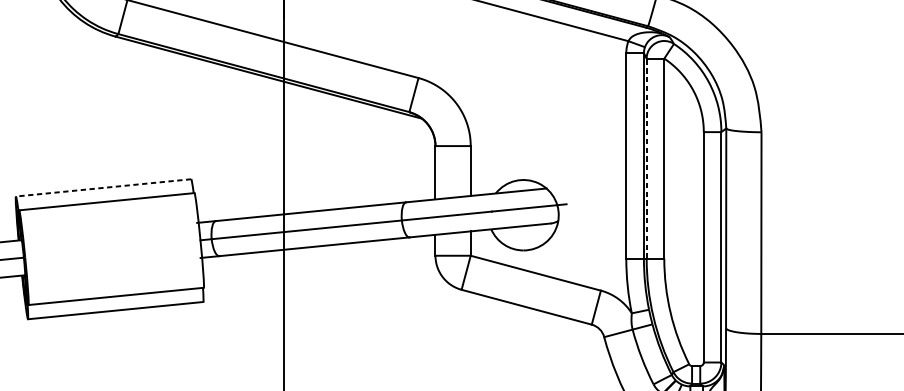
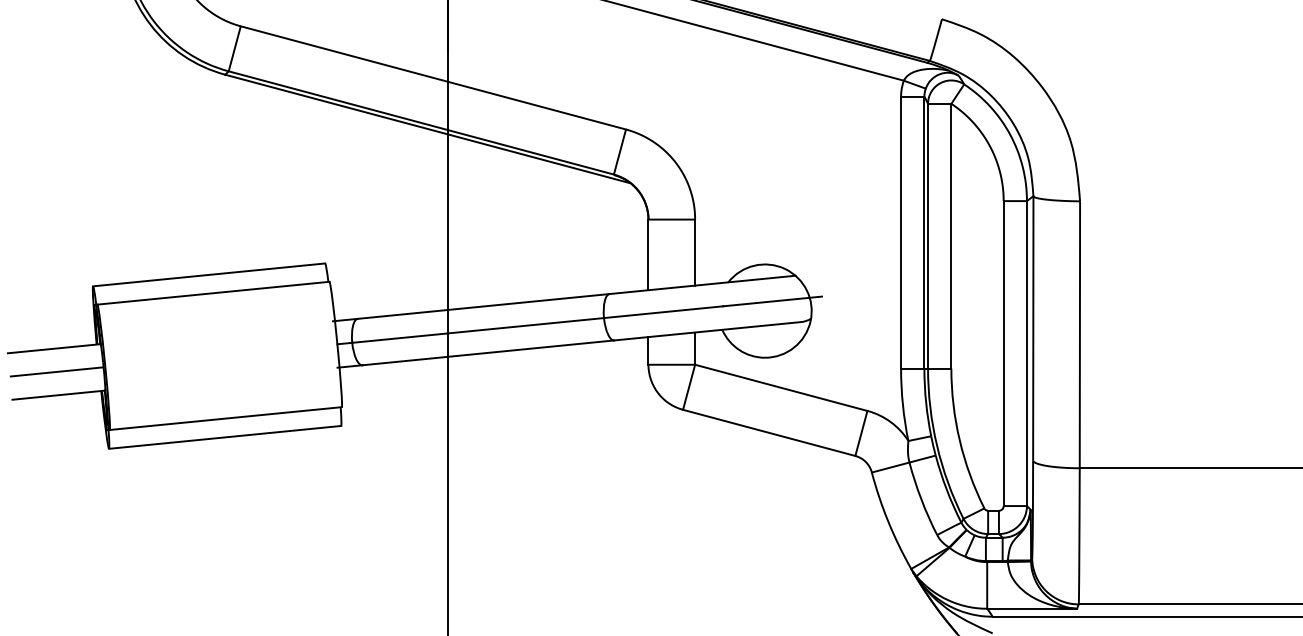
line: (647, 158) -> (928, 235), dashed -> solid
line: (103, 187) -> (209, 274), dashed -> solid

